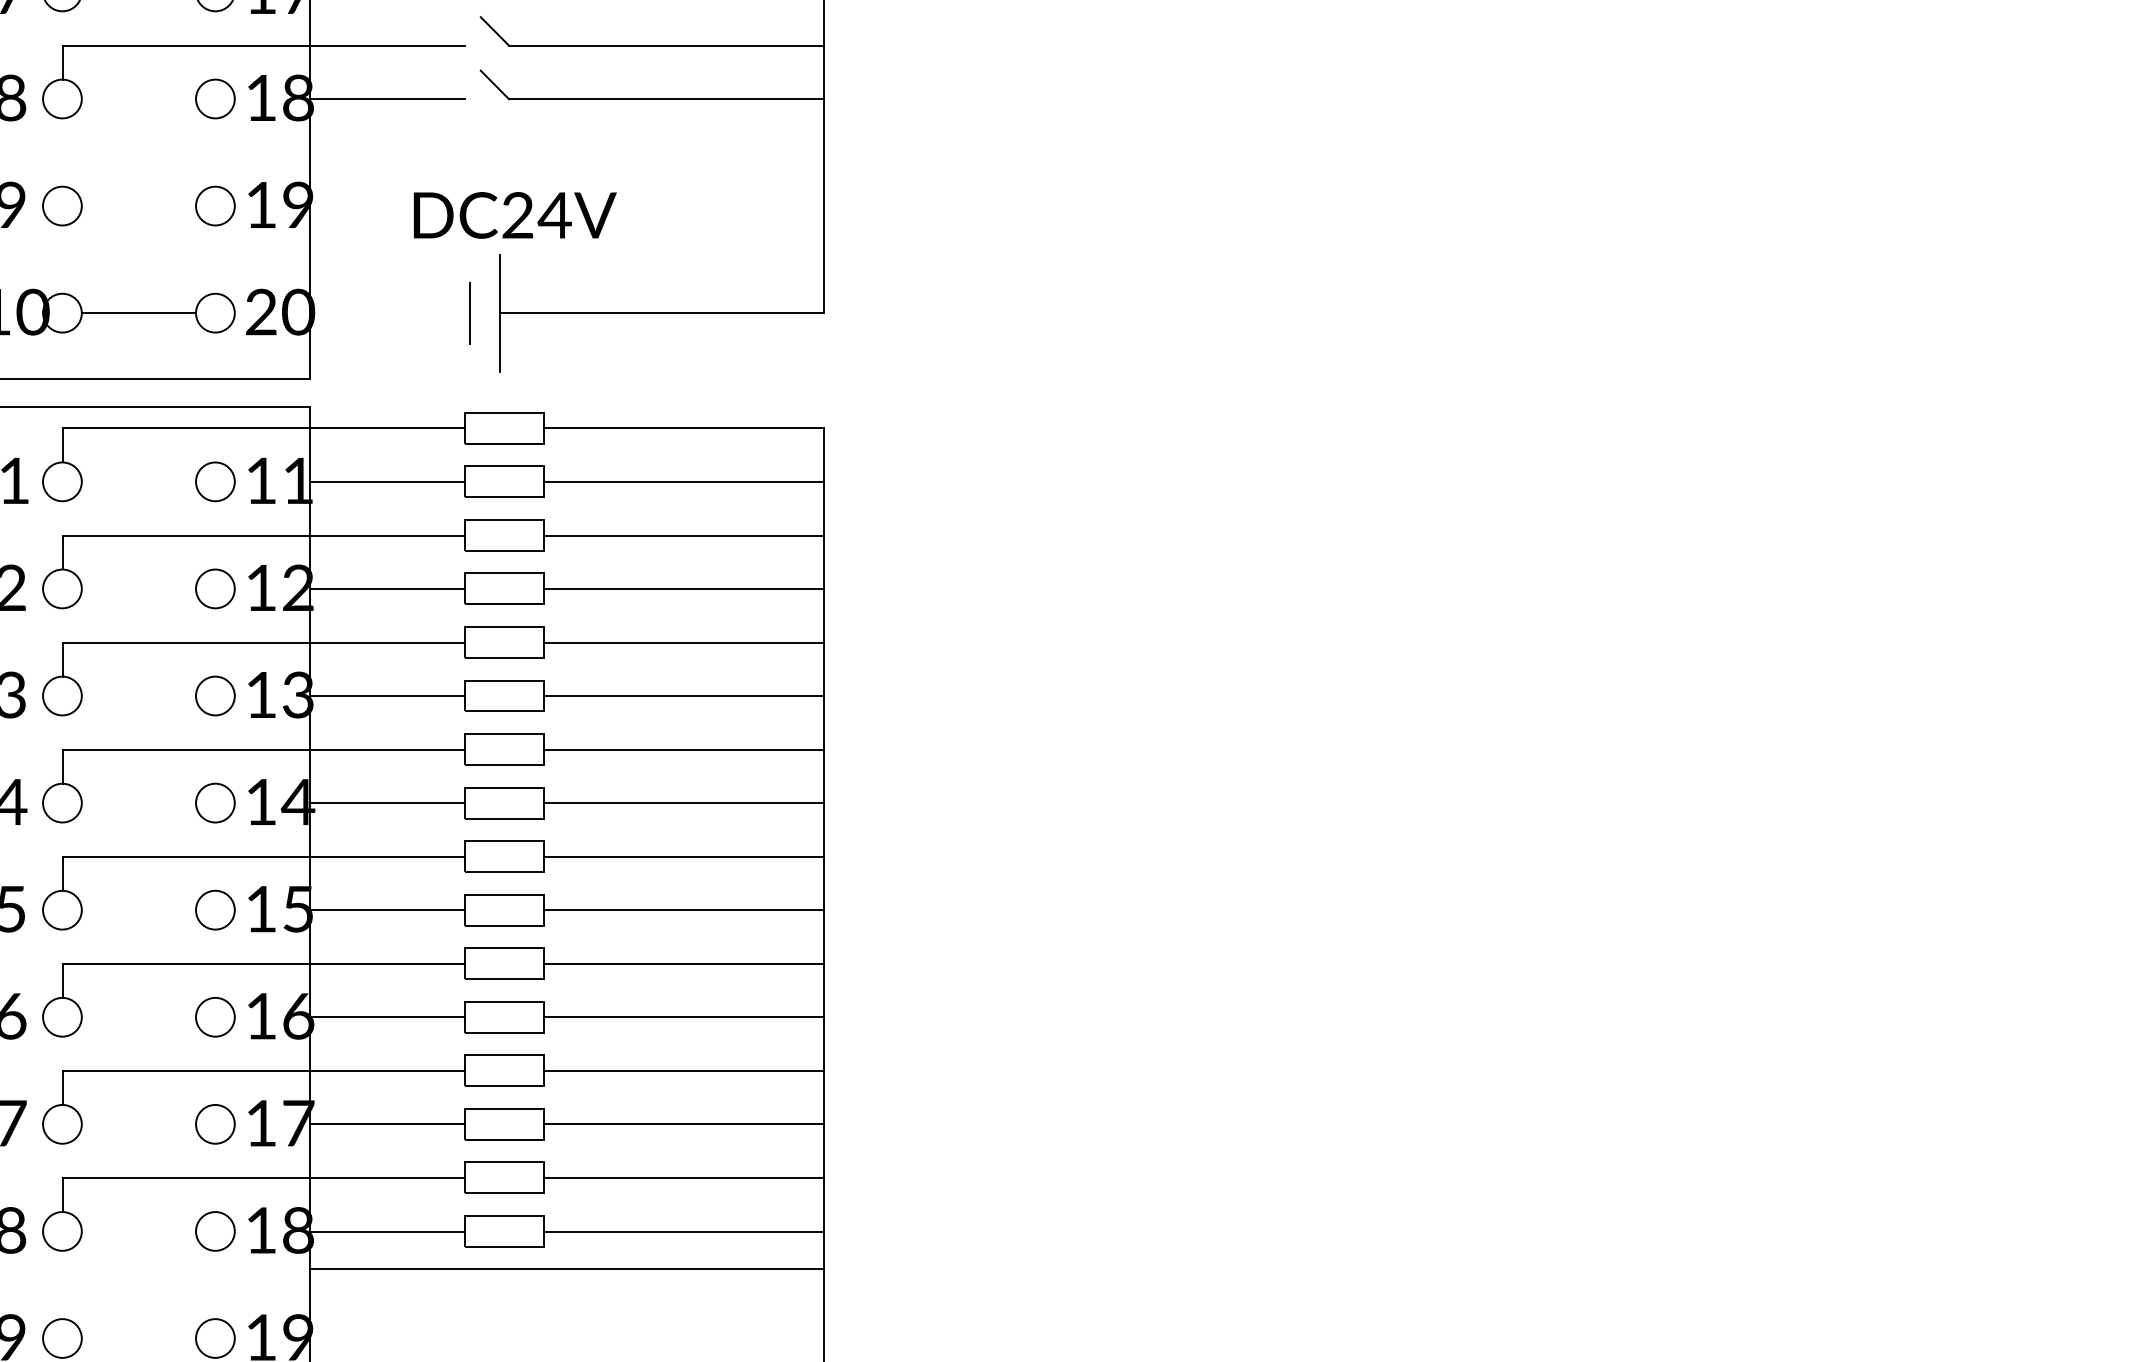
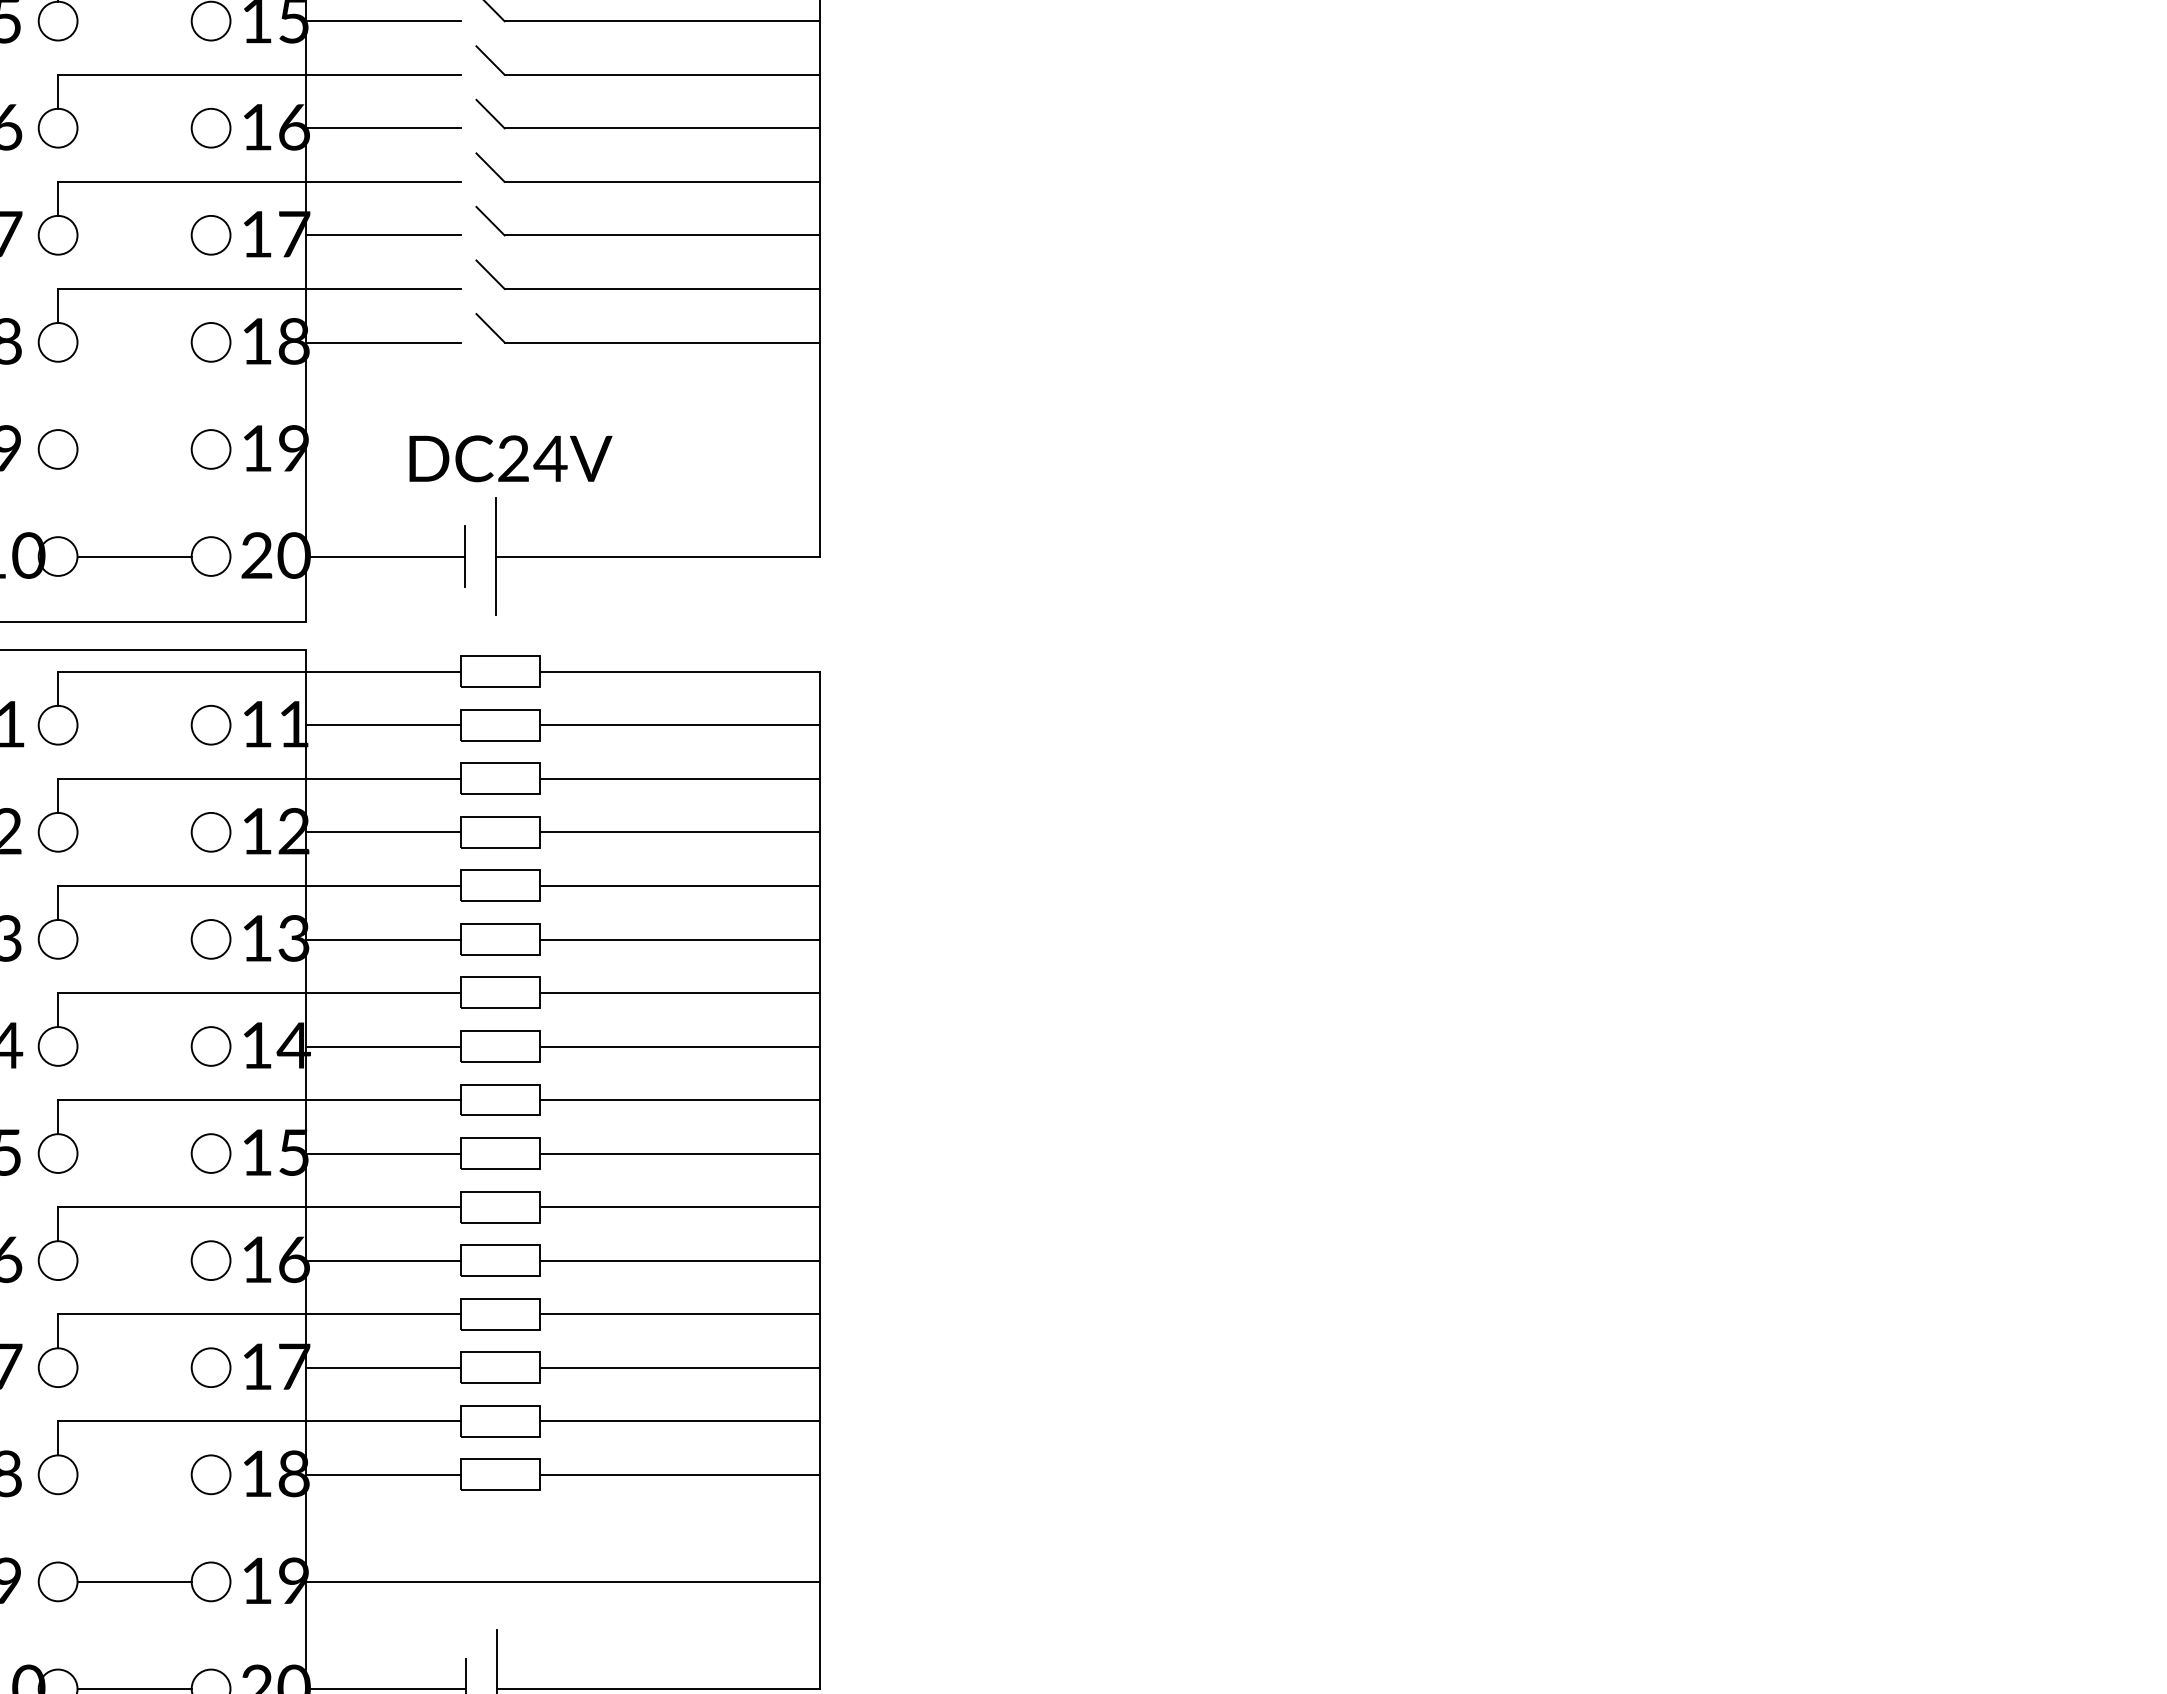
line: (389, 313) -> (385, 556), added
line: (566, 1268) -> (562, 1581), moved
line: (138, 1338) -> (134, 1581), added

